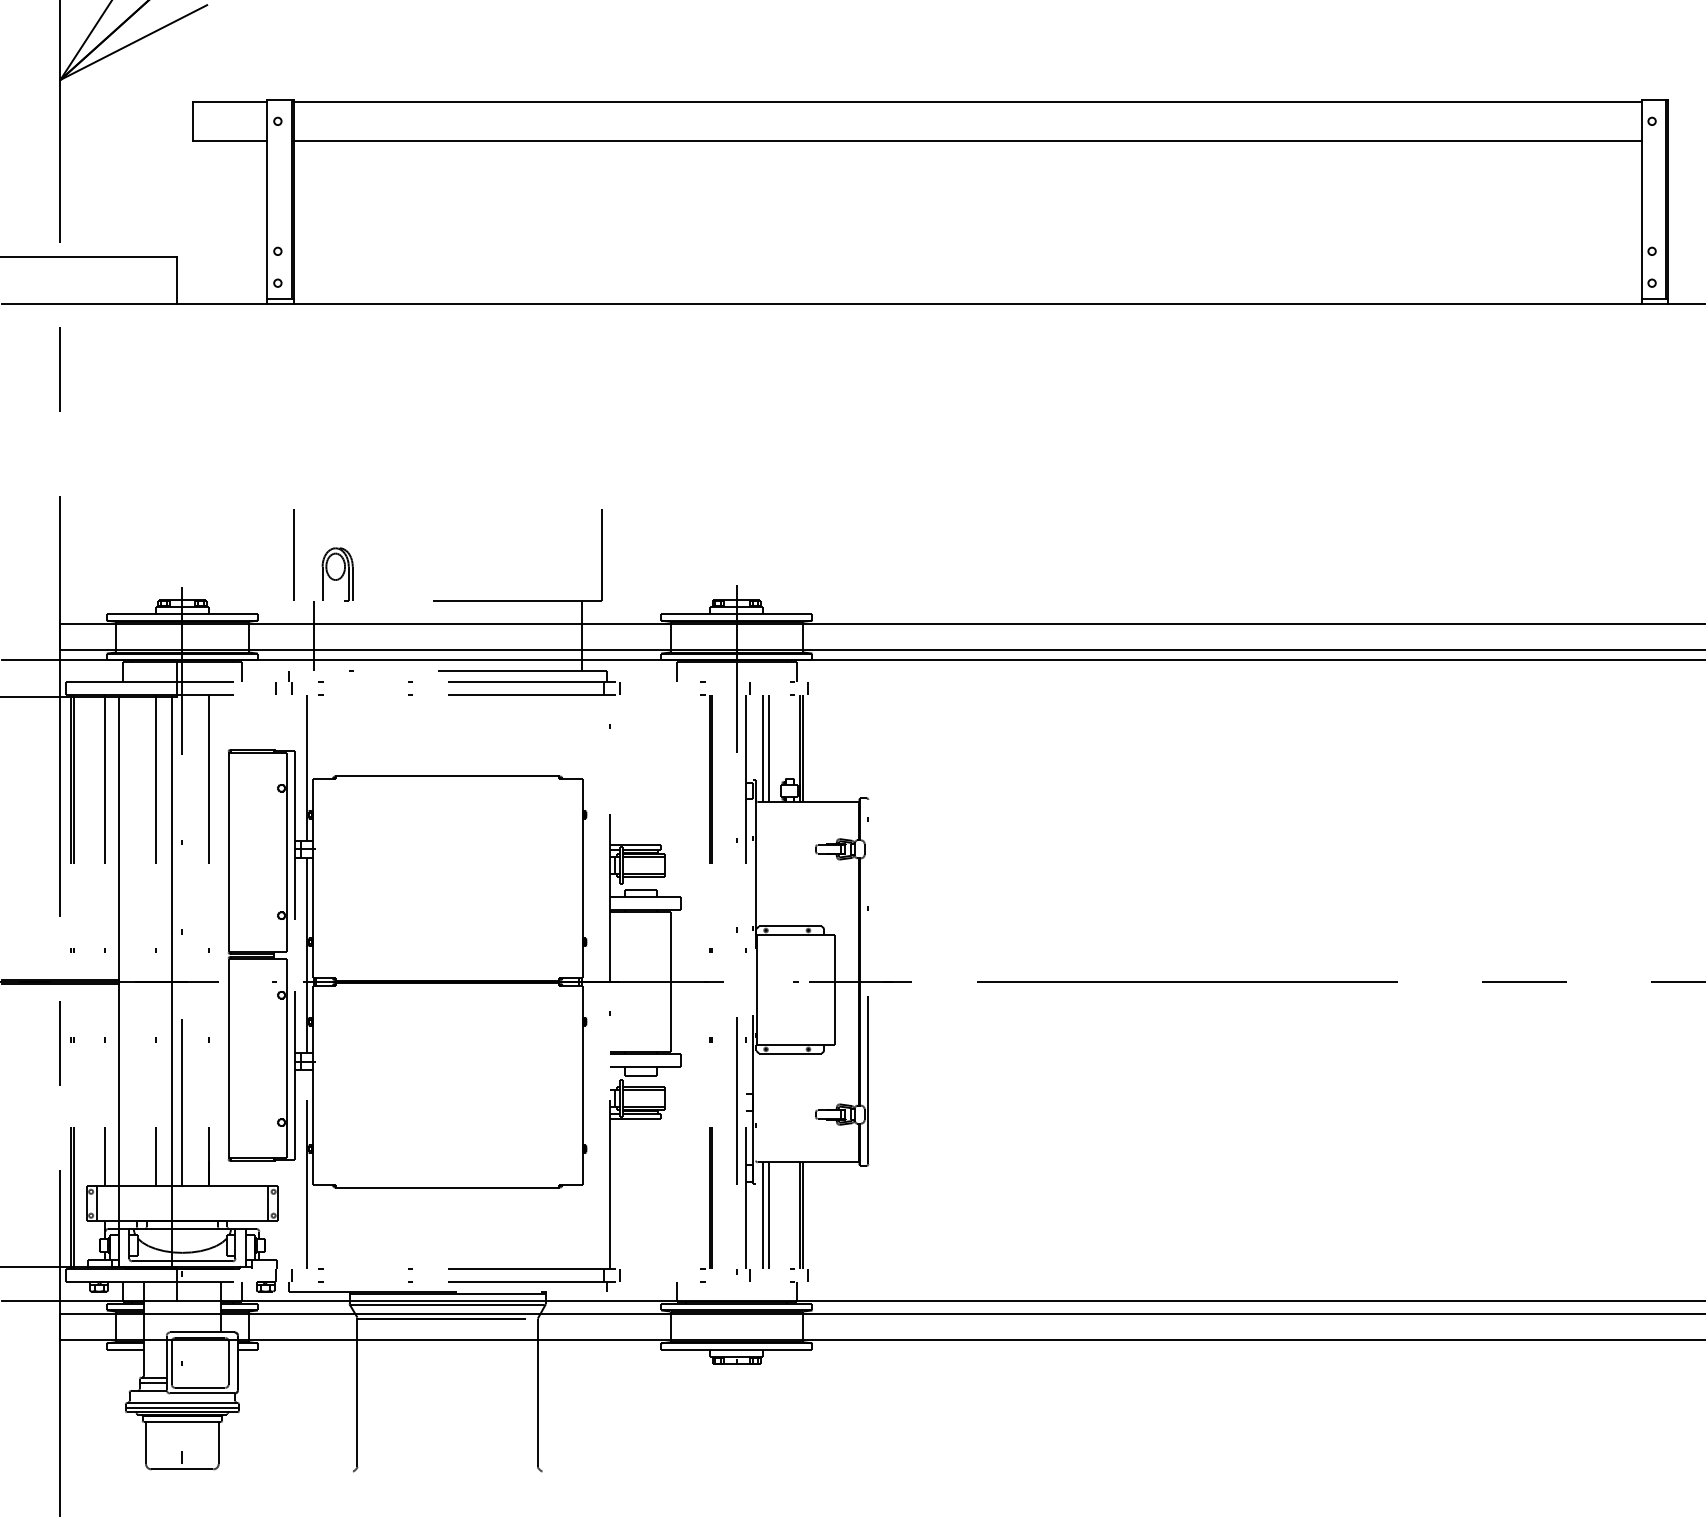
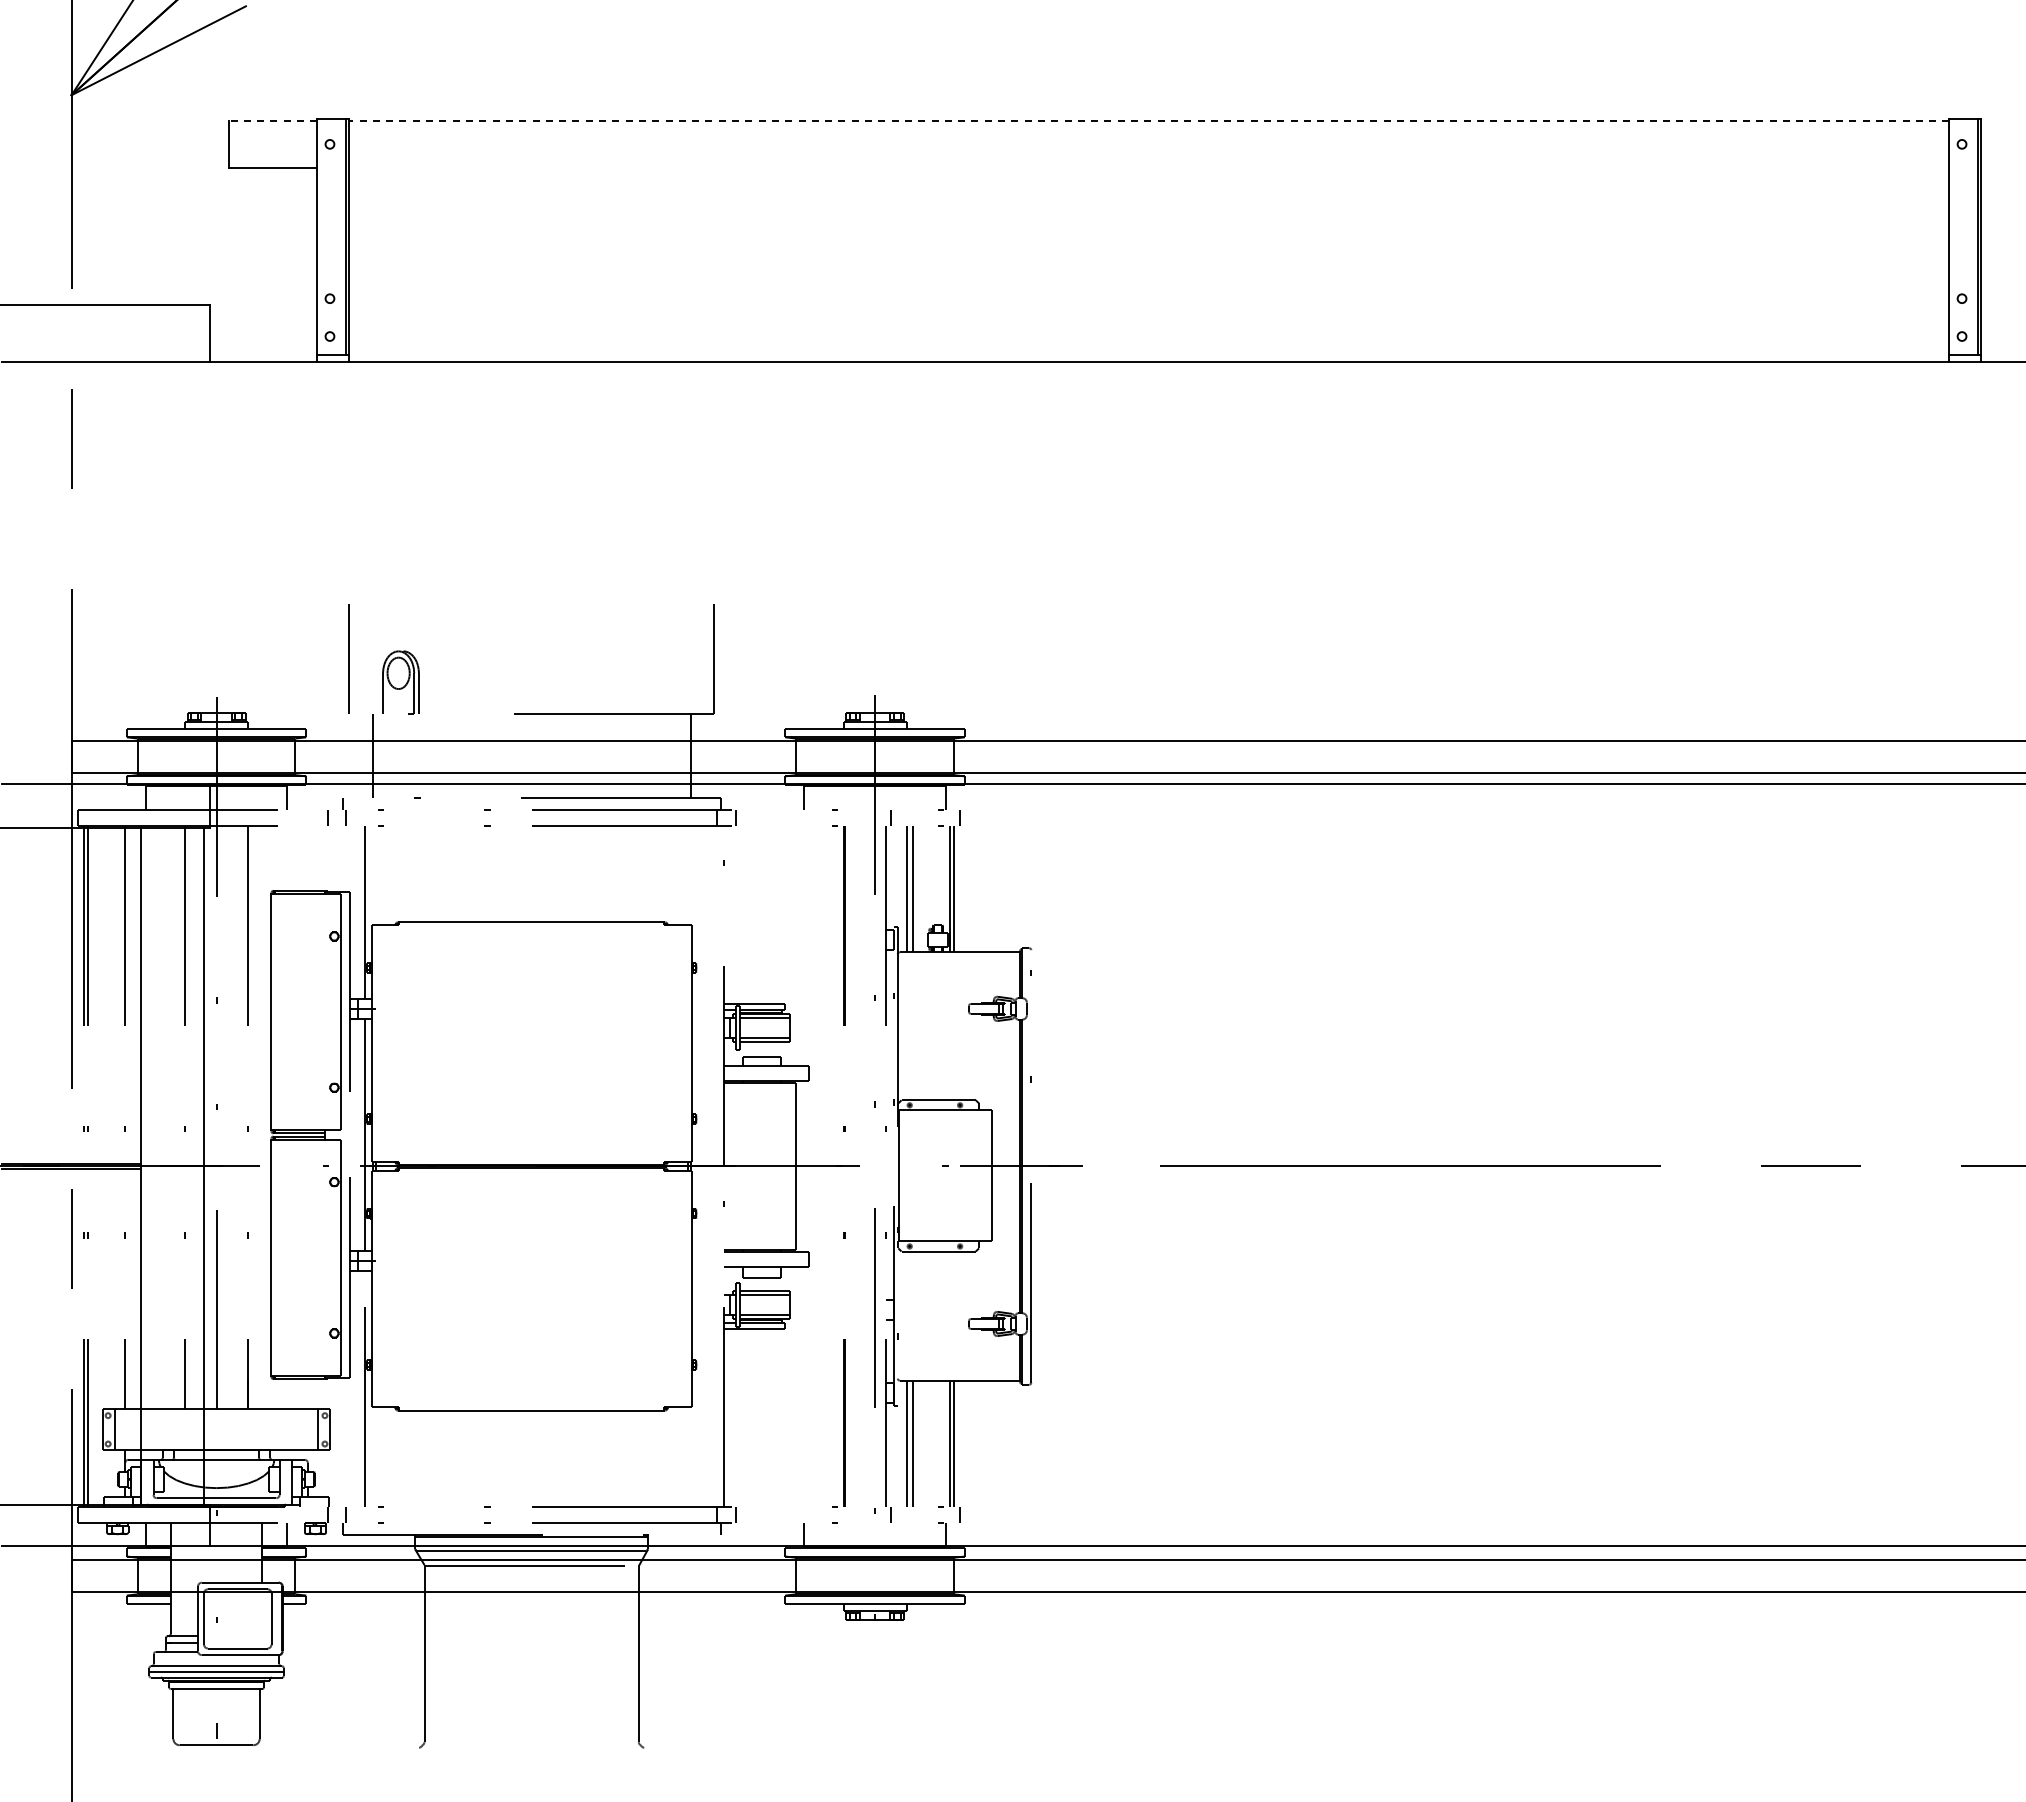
line: (229, 101) -> (272, 120), solid -> dashed
line: (967, 101) -> (1148, 120), solid -> dashed
line: (967, 140) -> (1148, 167), removed

